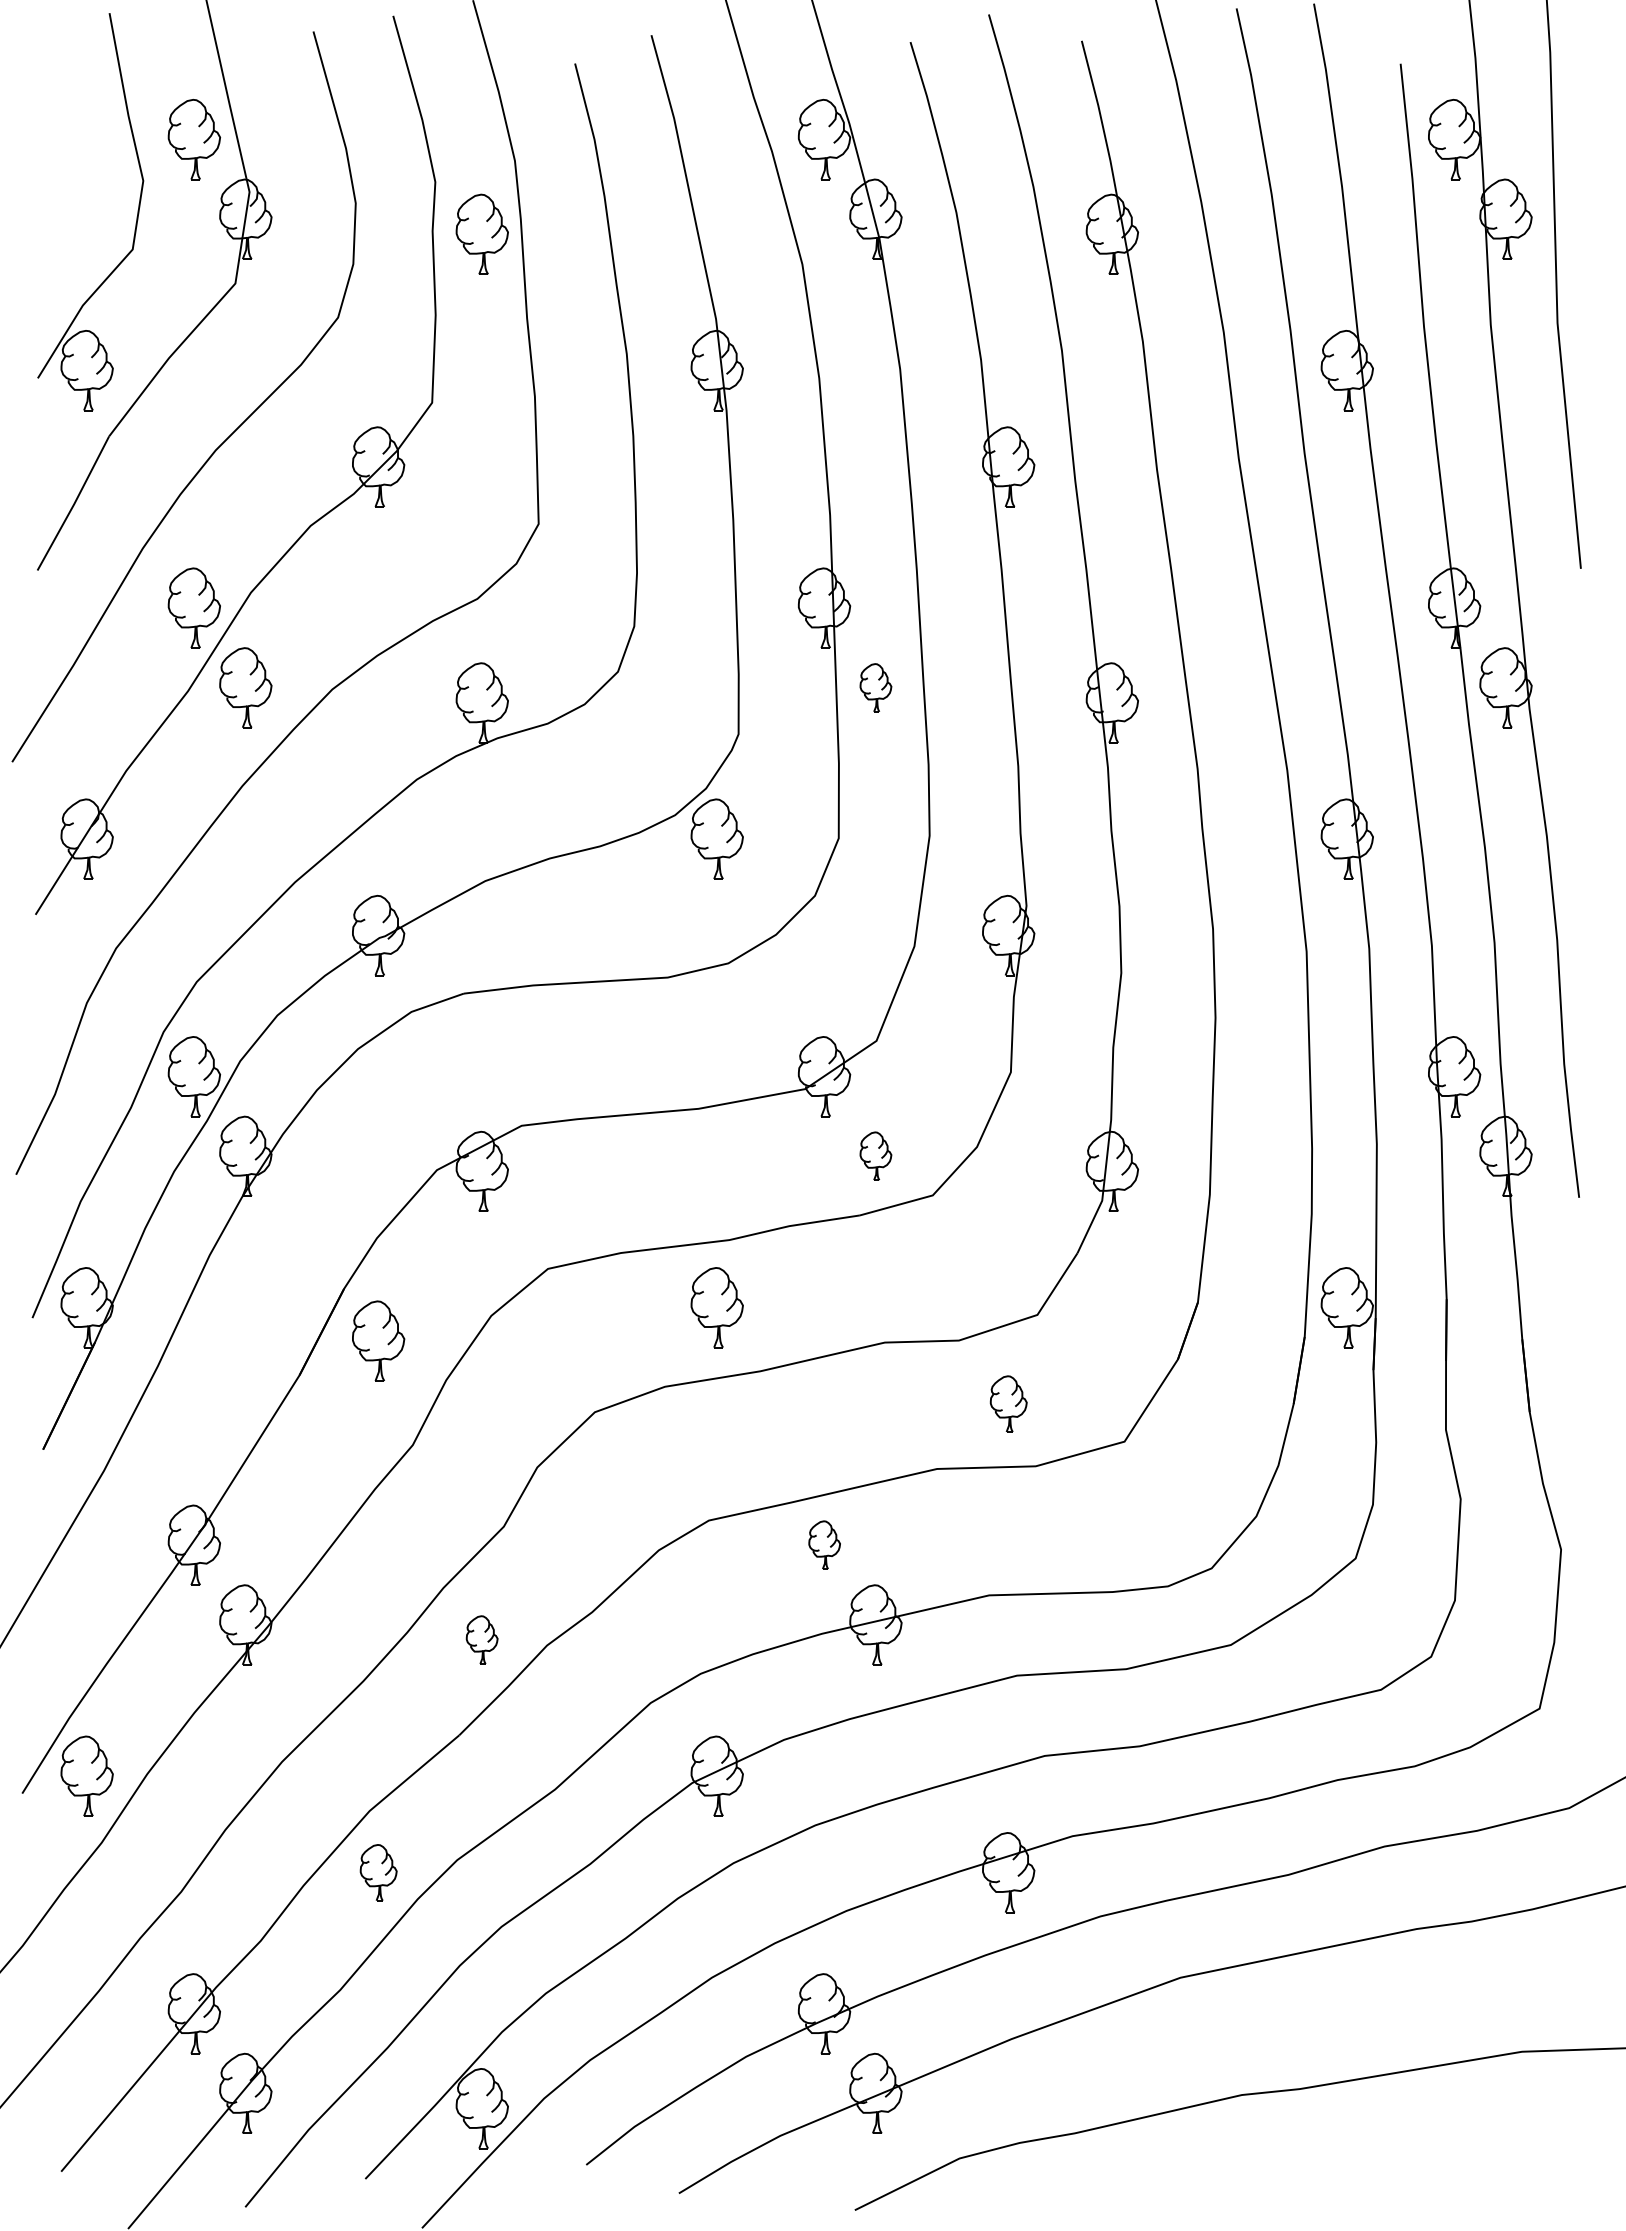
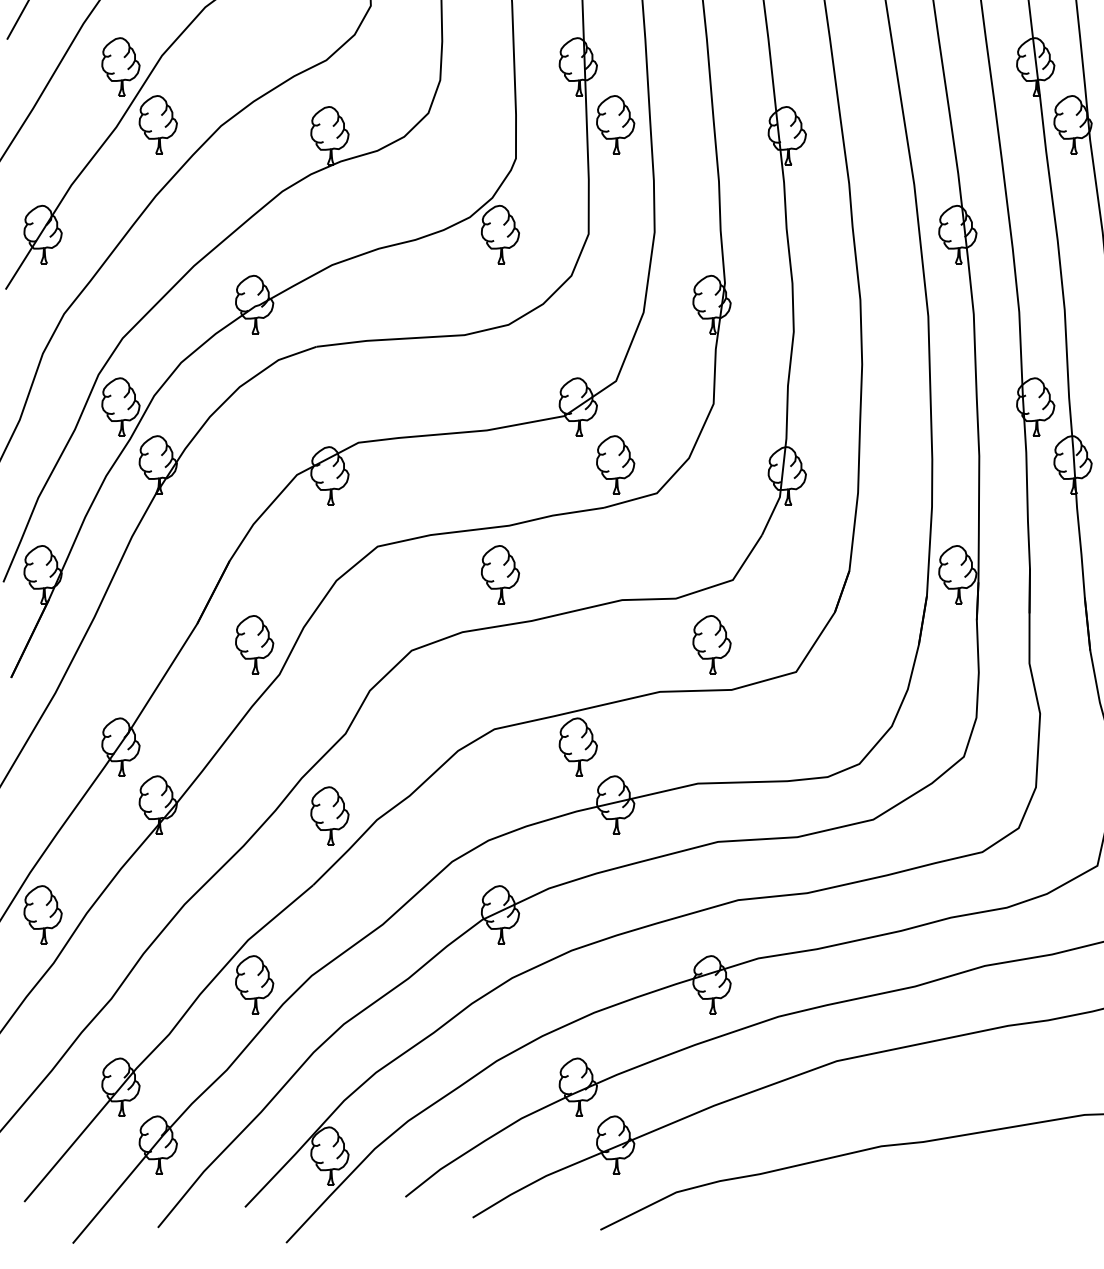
part: (875, 687) -> (615, 124), size x1.67
part: (875, 1155) -> (615, 464), size x1.67
part: (378, 1340) -> (254, 644), moved
part: (1008, 1403) -> (711, 644), size x1.43
part: (824, 1544) -> (578, 746), size x1.67
part: (481, 1639) -> (329, 815), size x1.67
part: (378, 1872) -> (254, 984), size x1.43

